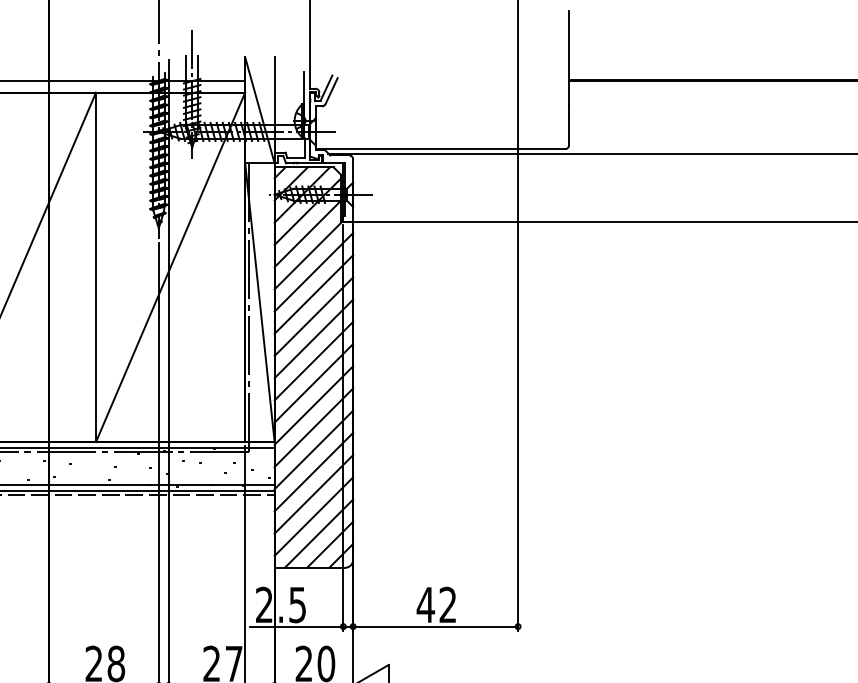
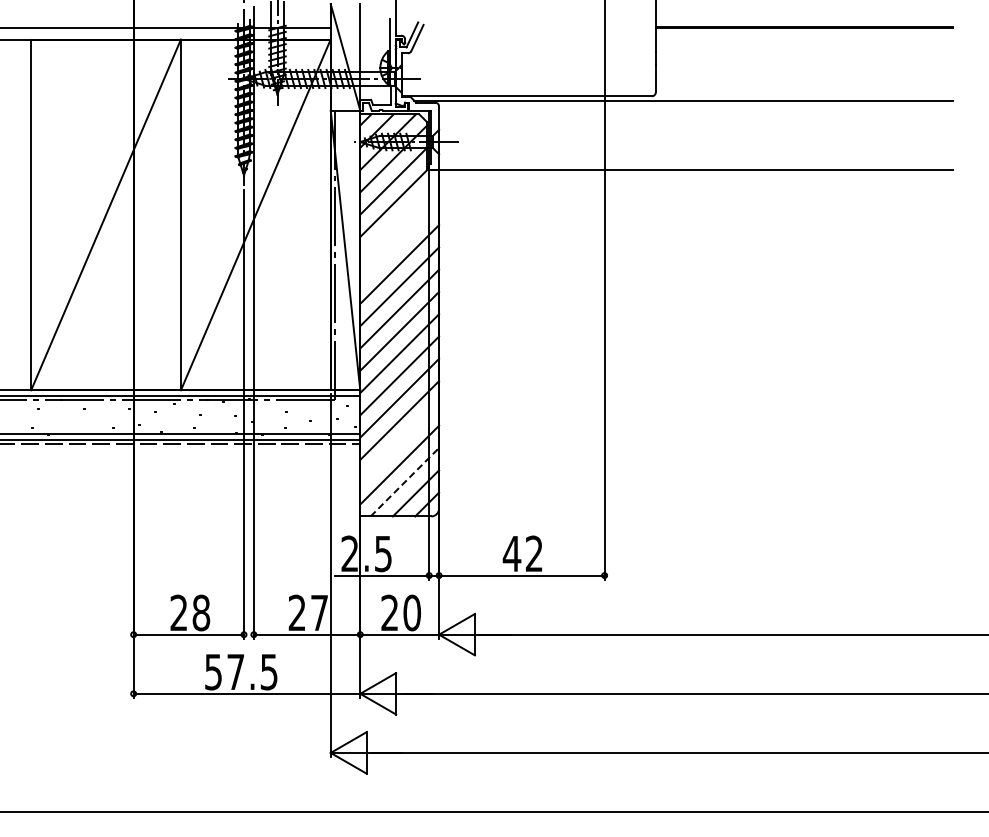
line: (313, 271) -> (399, 219), removed
line: (313, 293) -> (399, 241), removed
line: (313, 494) -> (399, 442), removed
line: (319, 532) -> (405, 481), solid -> dashed

